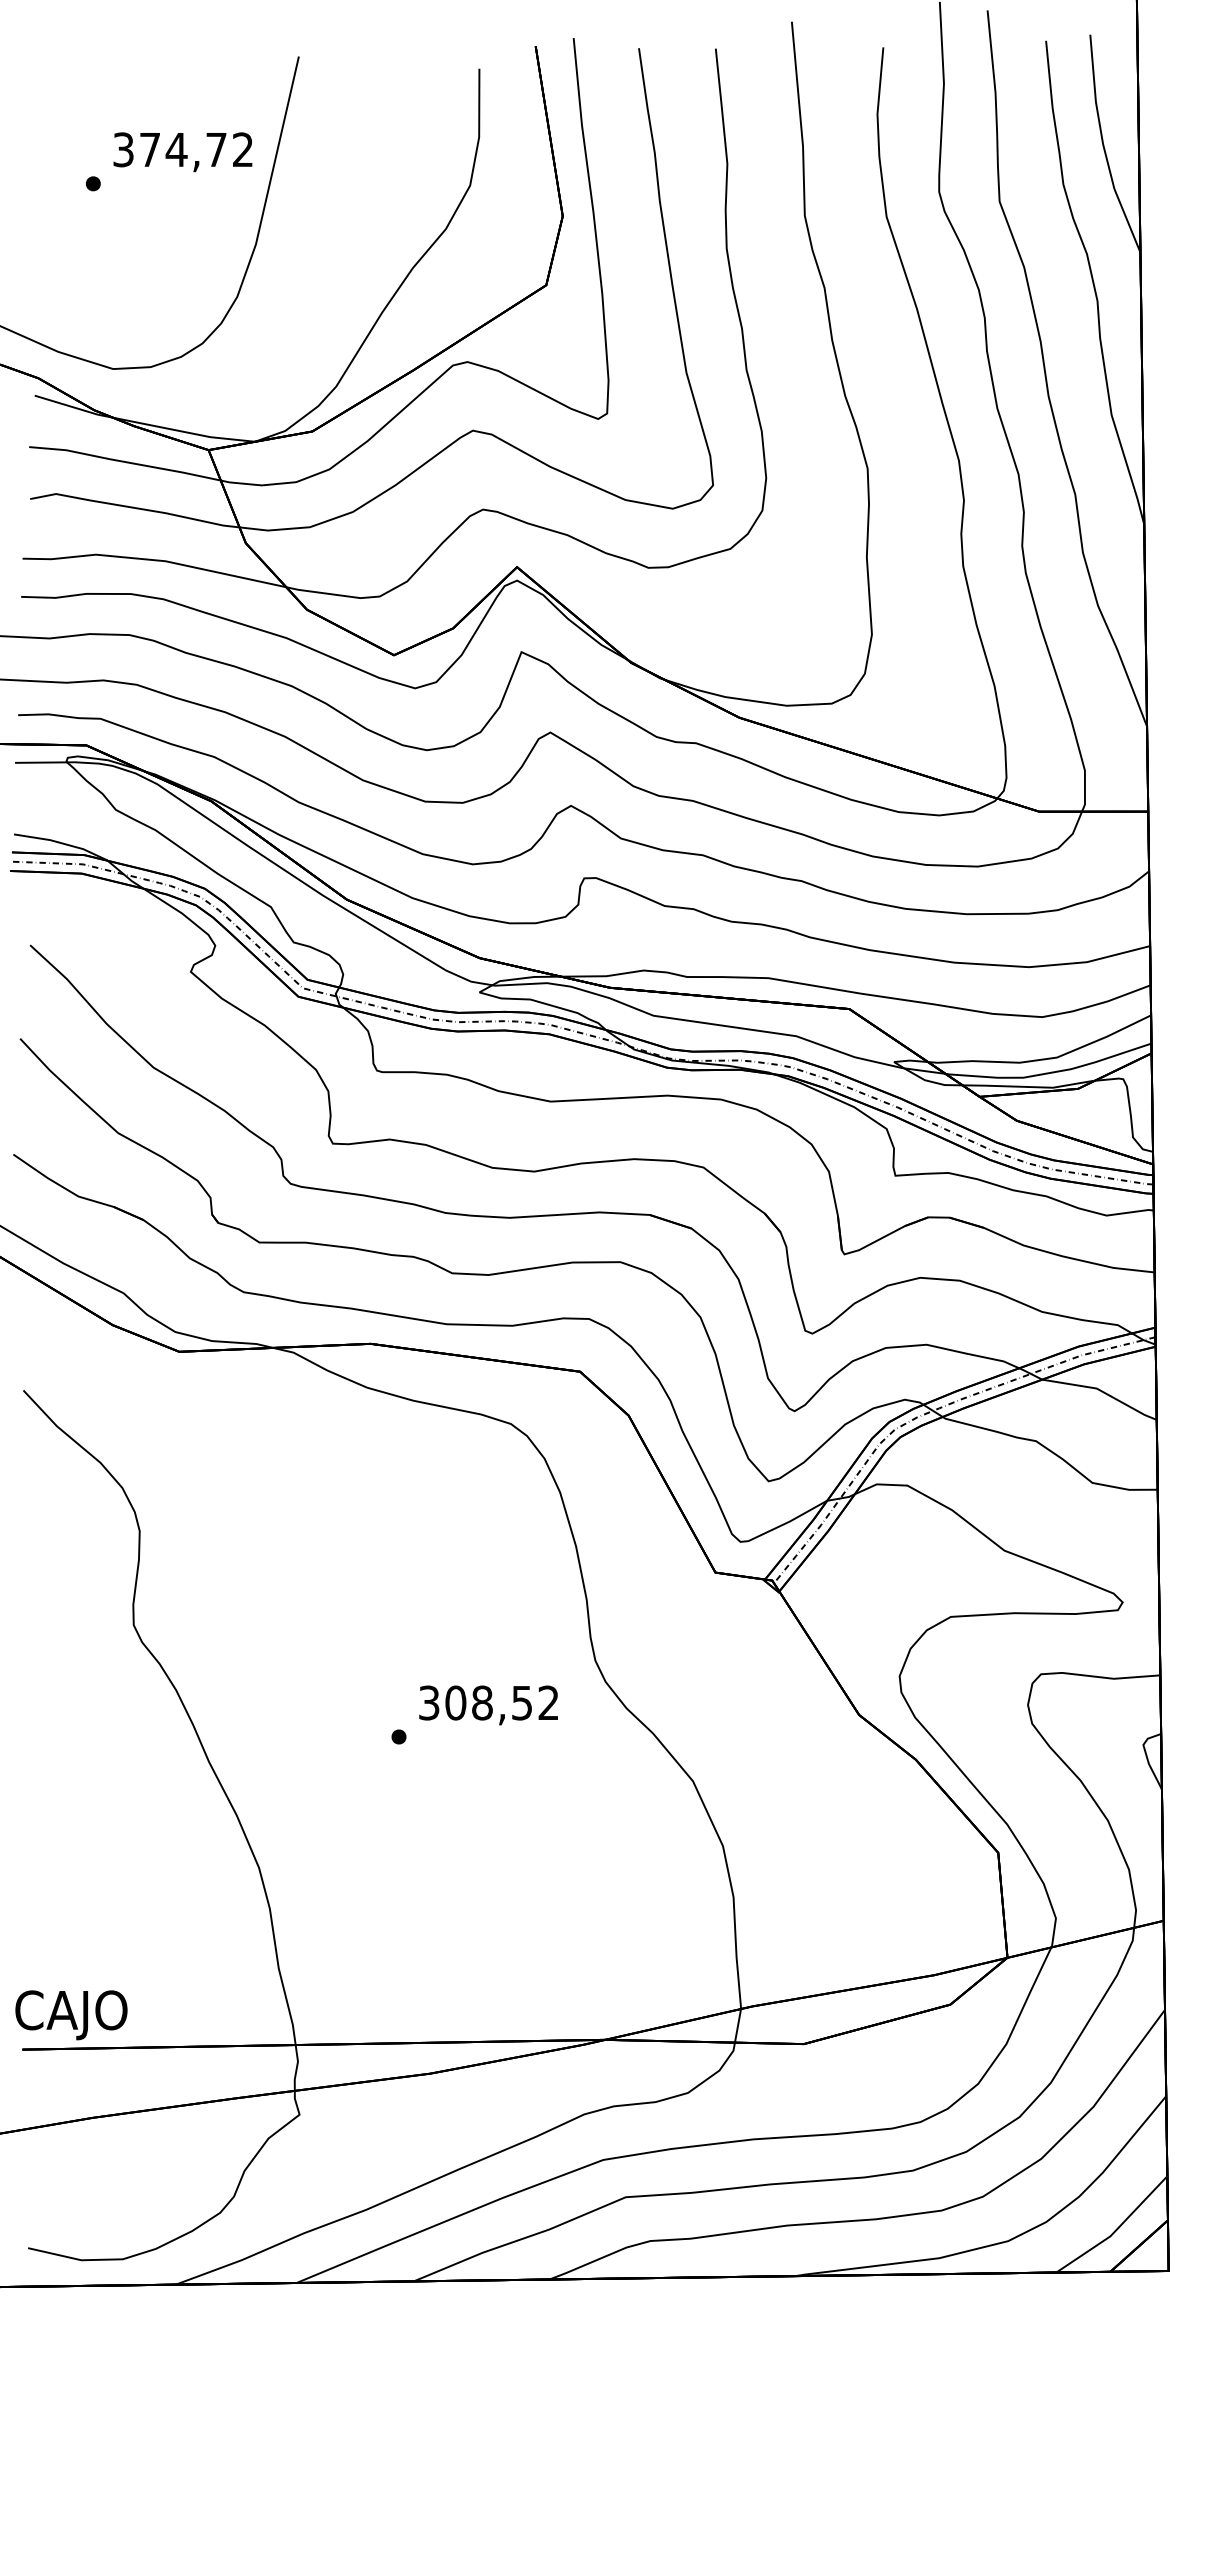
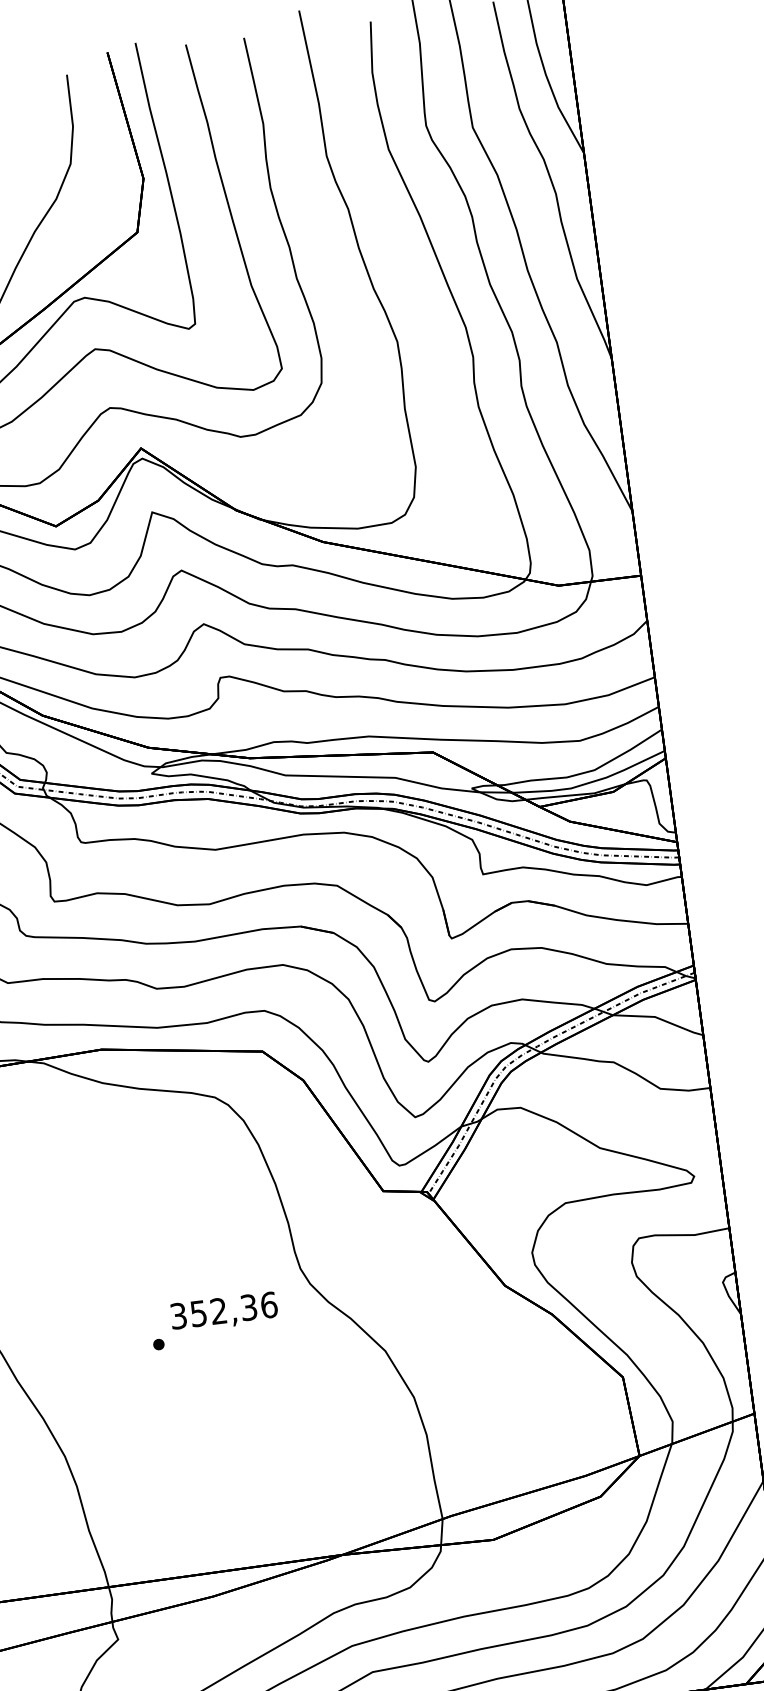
text: (502, 1702) -> (234, 1308), 308,52 -> 352,36

